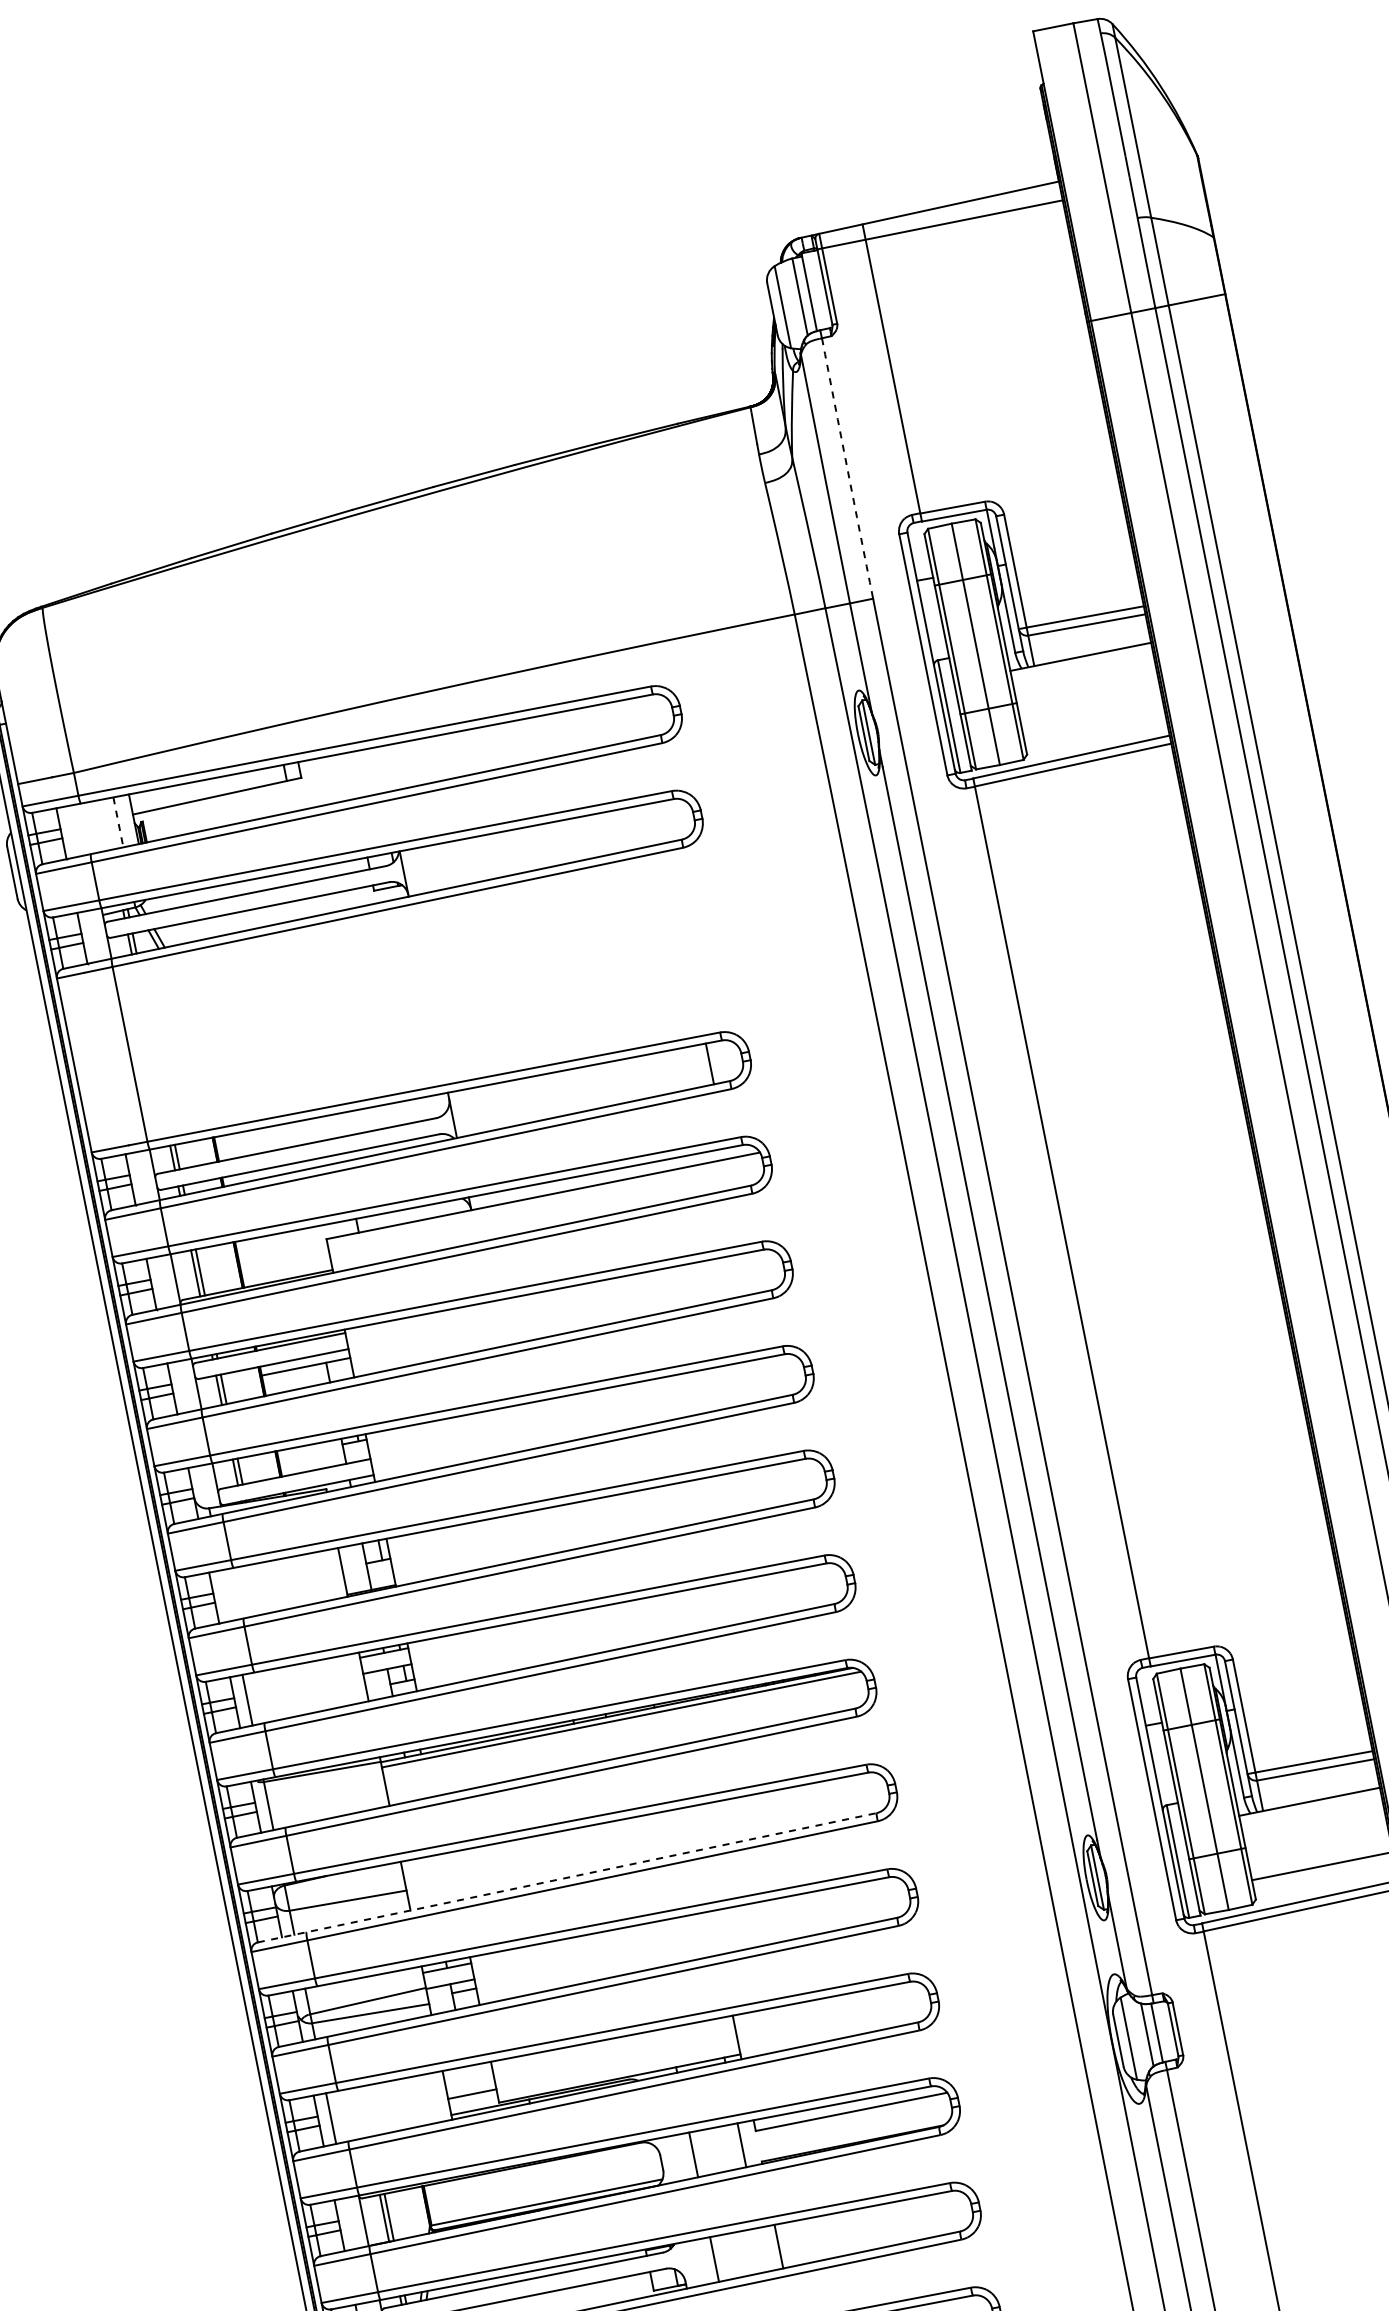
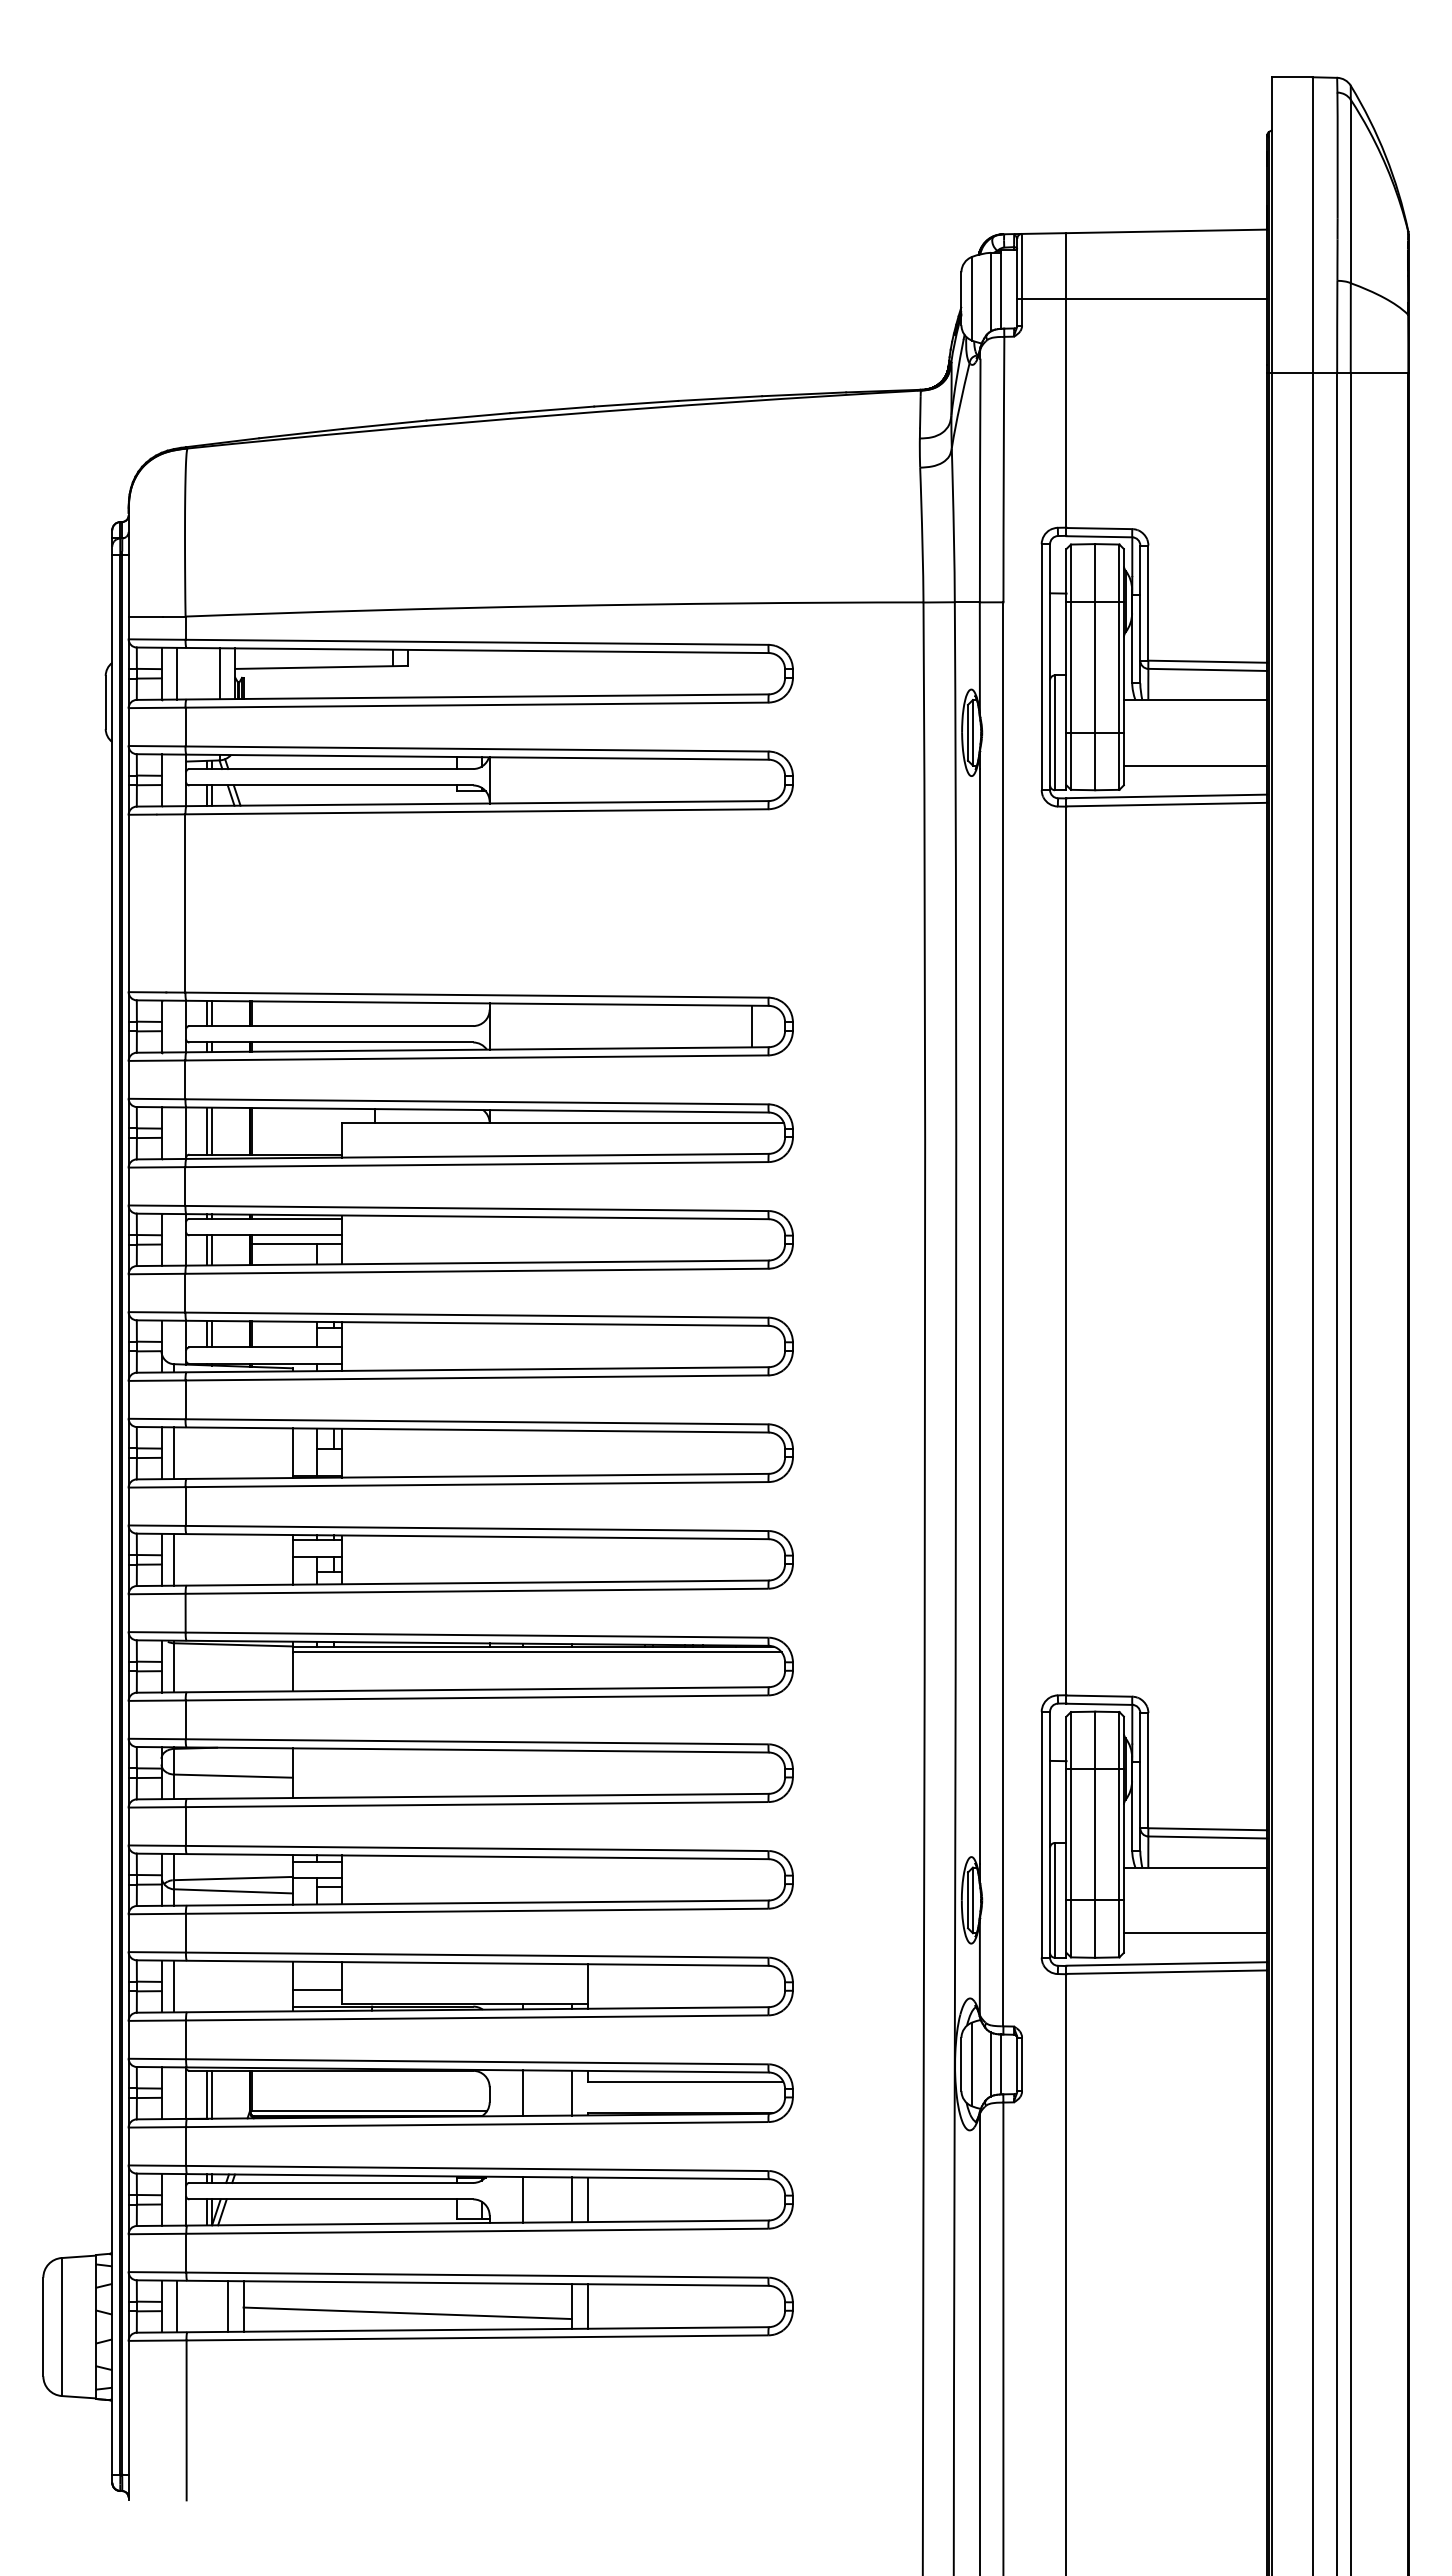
line: (940, 224) -> (1142, 298), moved
arc: (847, 468) -> (1003, 469), dashed -> solid
line: (1093, 721) -> (1195, 765), added
line: (118, 823) -> (219, 674), dashed -> solid
line: (77, 830) -> (177, 673), added
line: (227, 1595) -> (174, 1453), added
line: (566, 1877) -> (452, 1796), dashed -> solid
line: (762, 2249) -> (571, 2199), added

